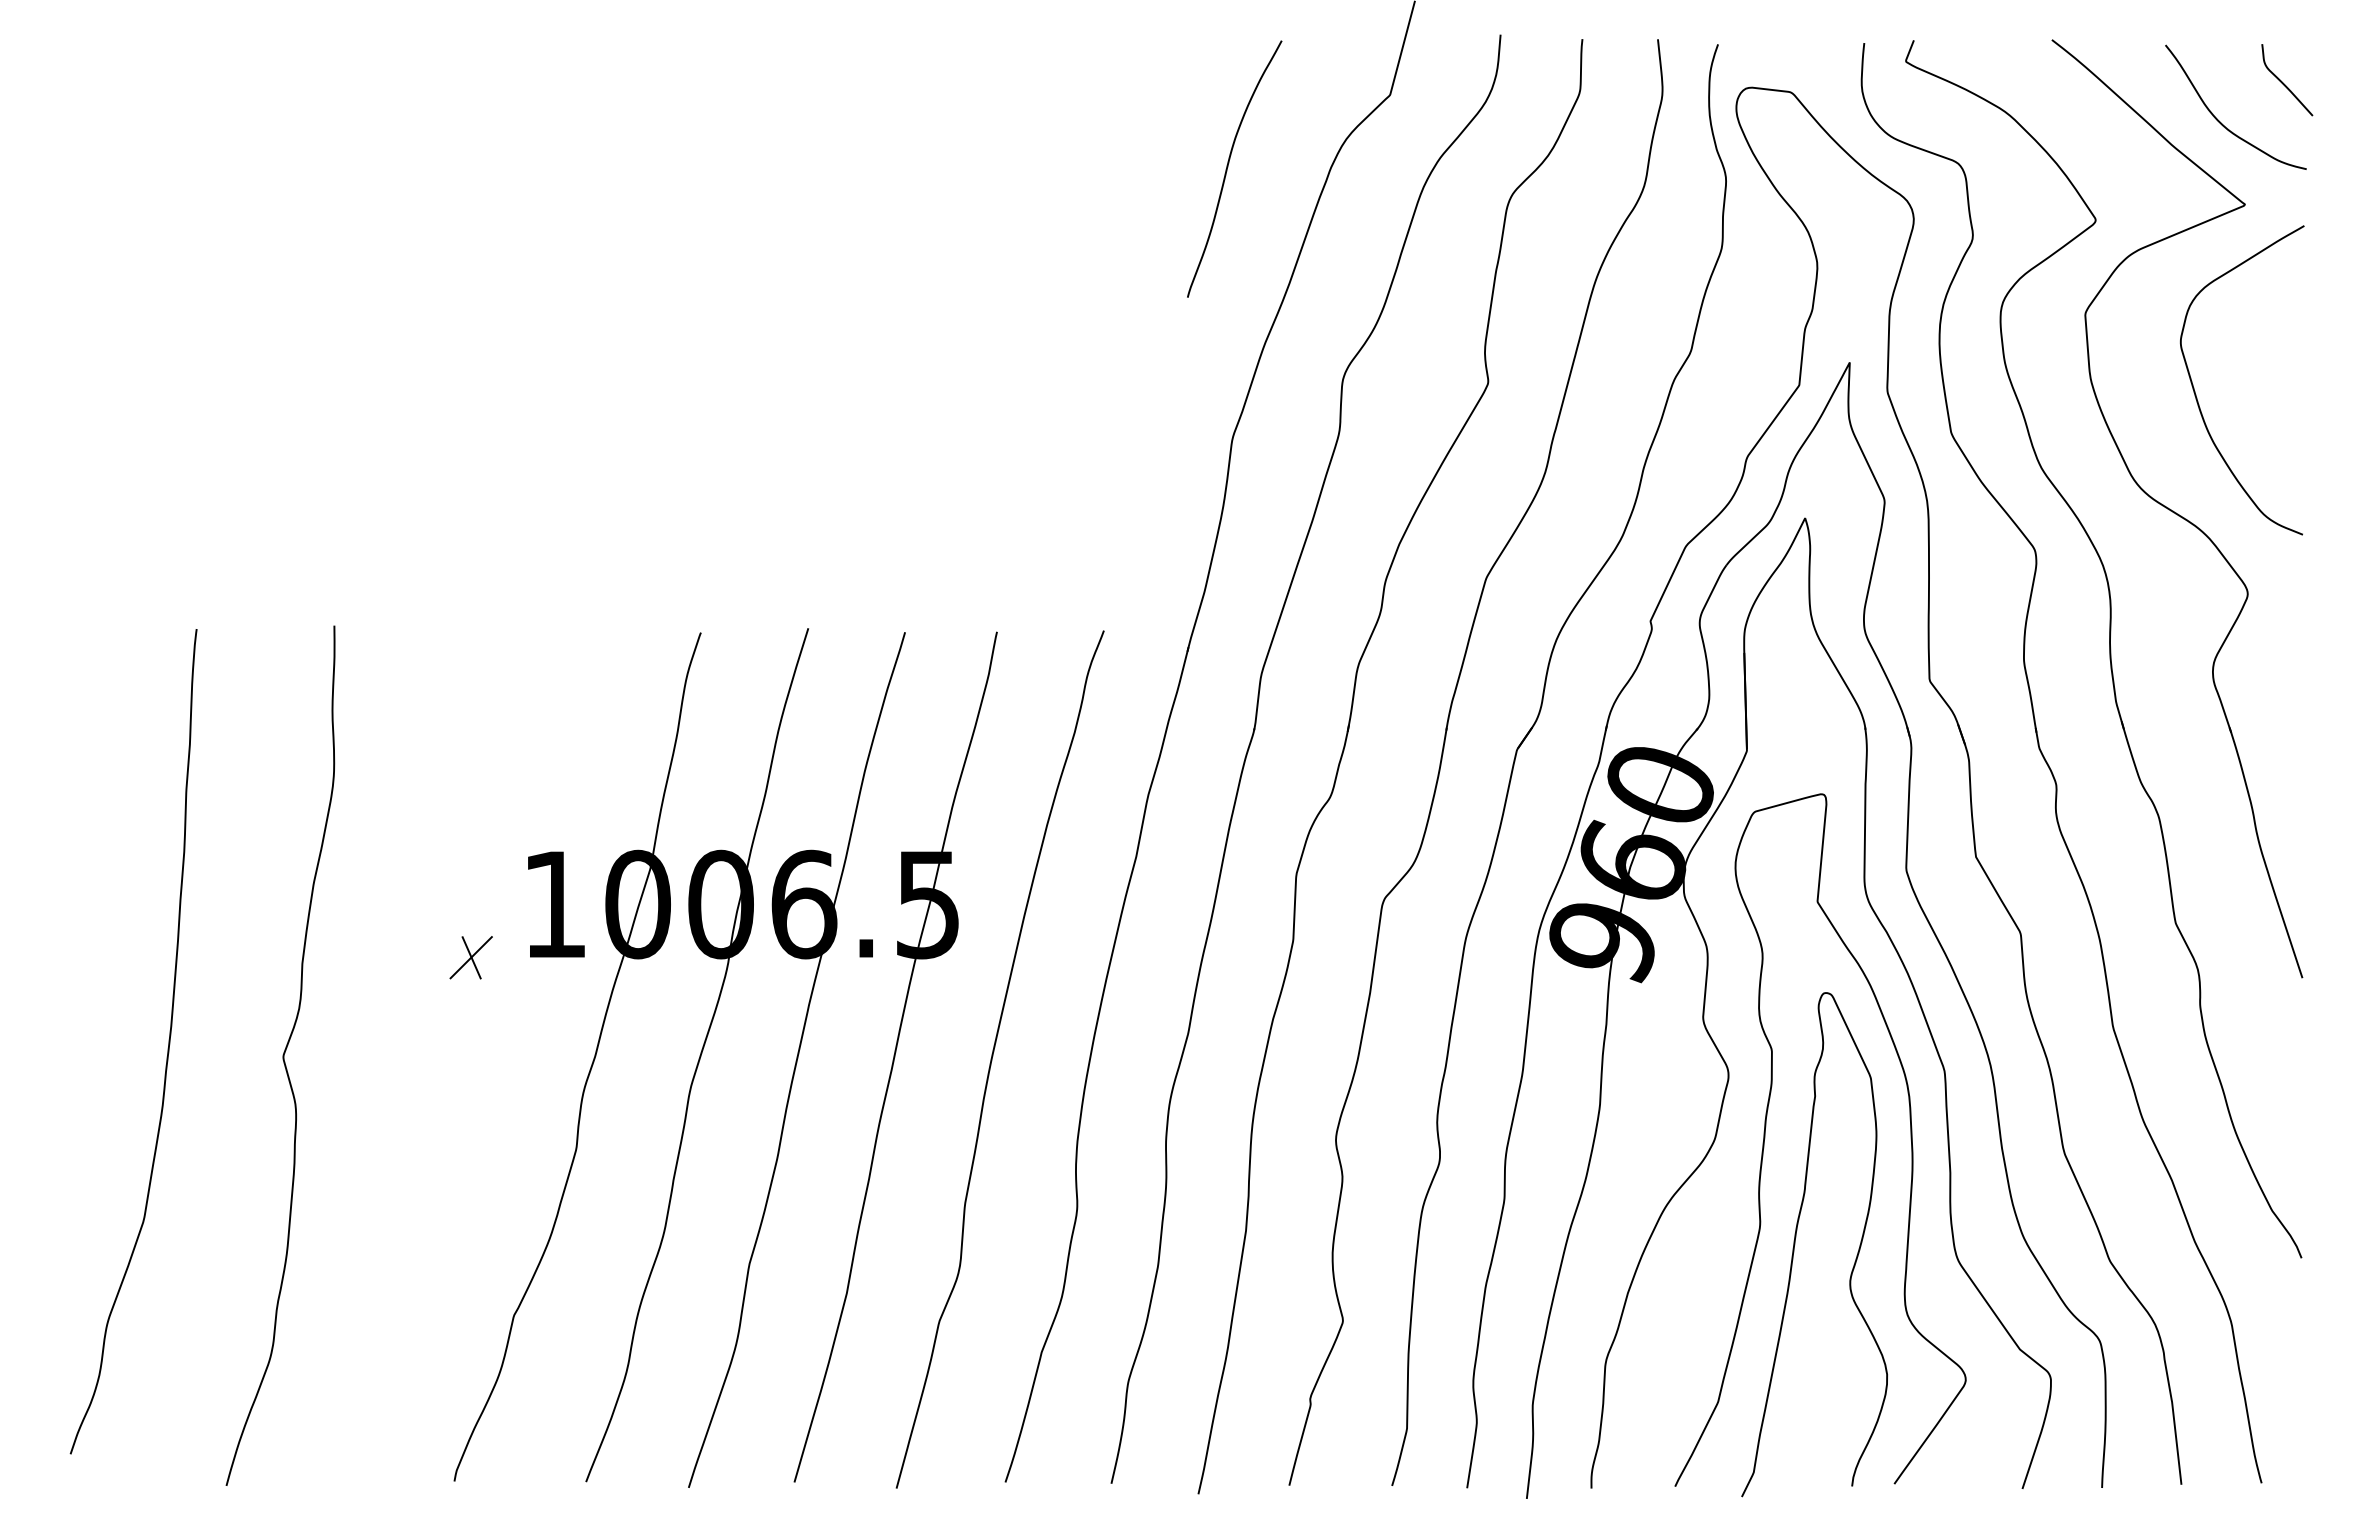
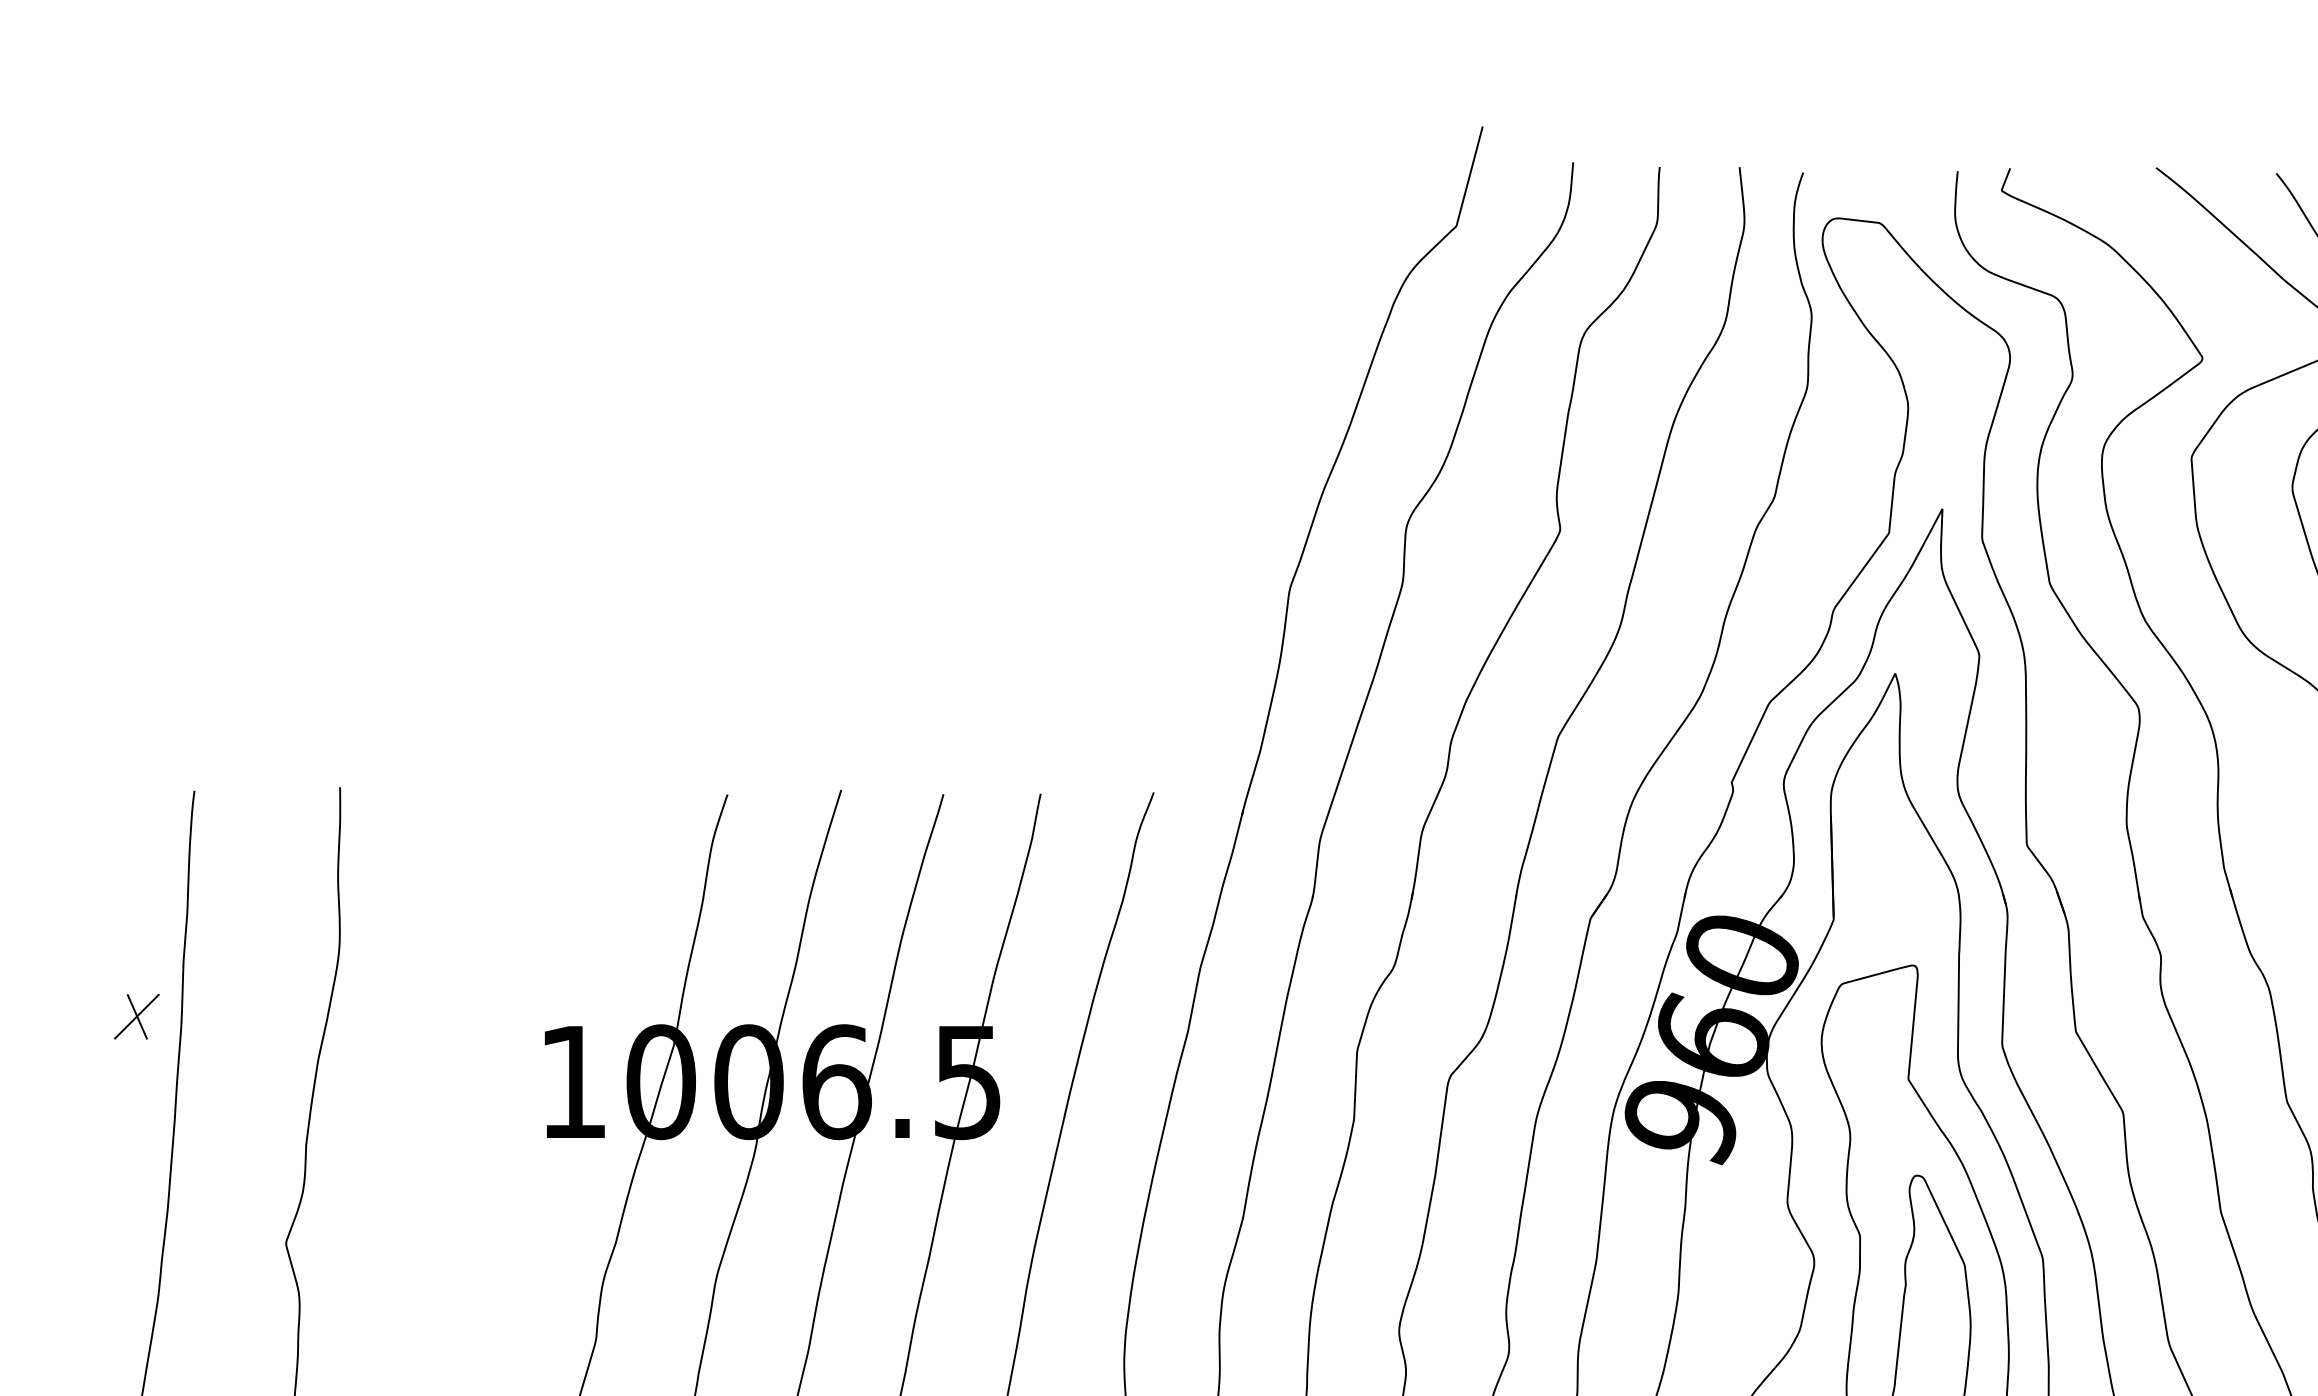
curve: (1228, 167) -> (1285, 302), removed
part: (470, 957) -> (136, 1016), moved

